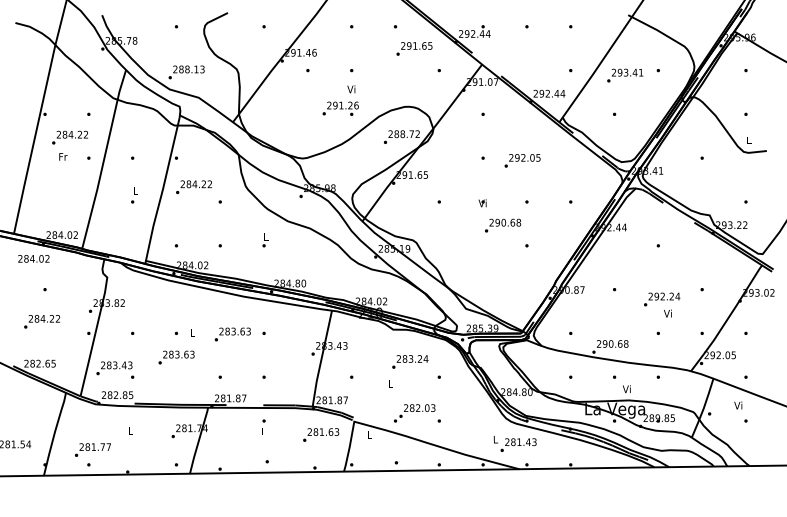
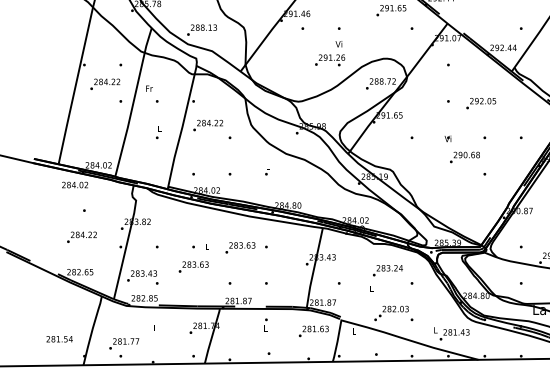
text: (63, 156) -> (149, 88), moved
text: (514, 443) -> (451, 333), moved

